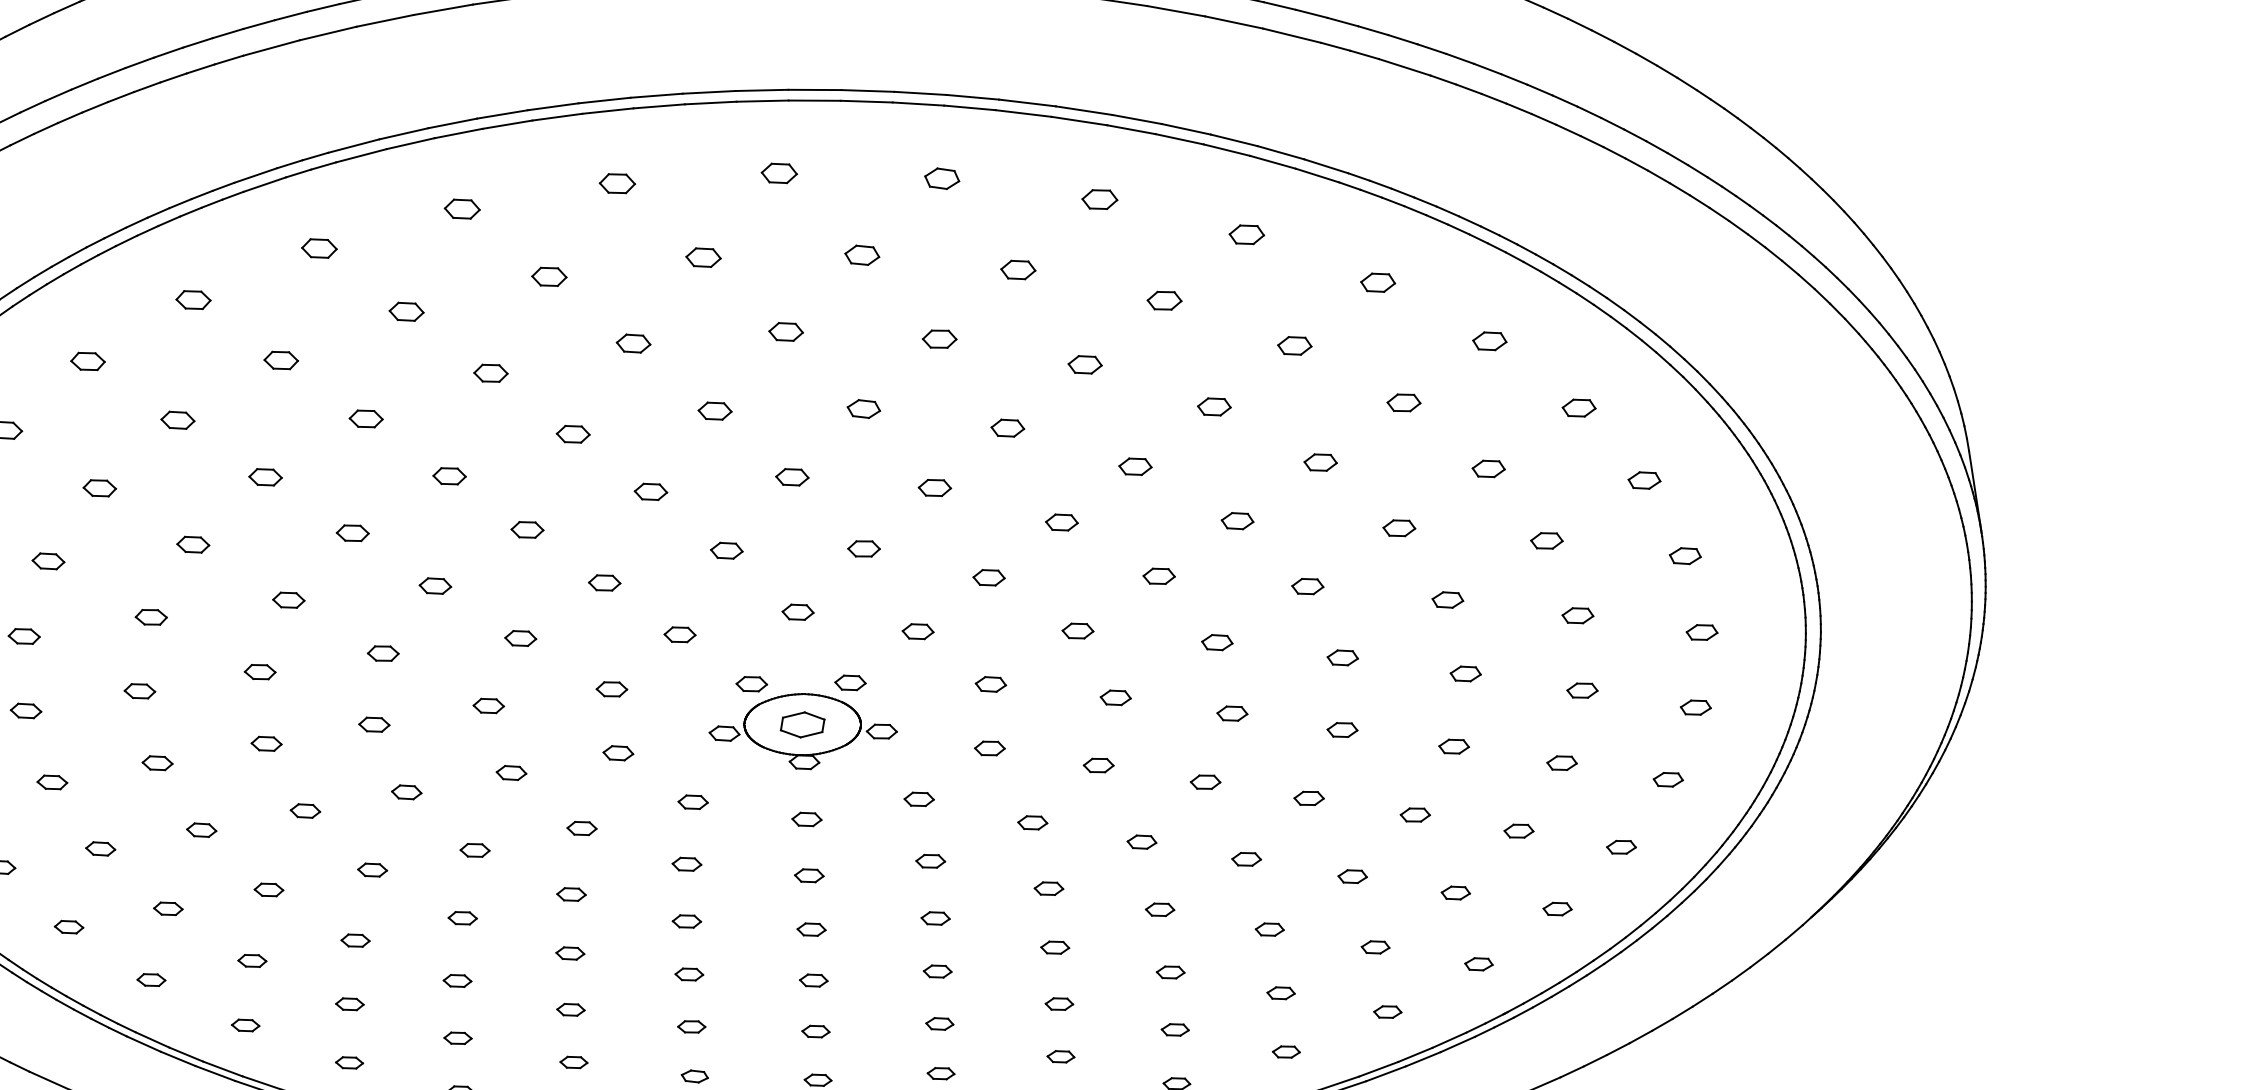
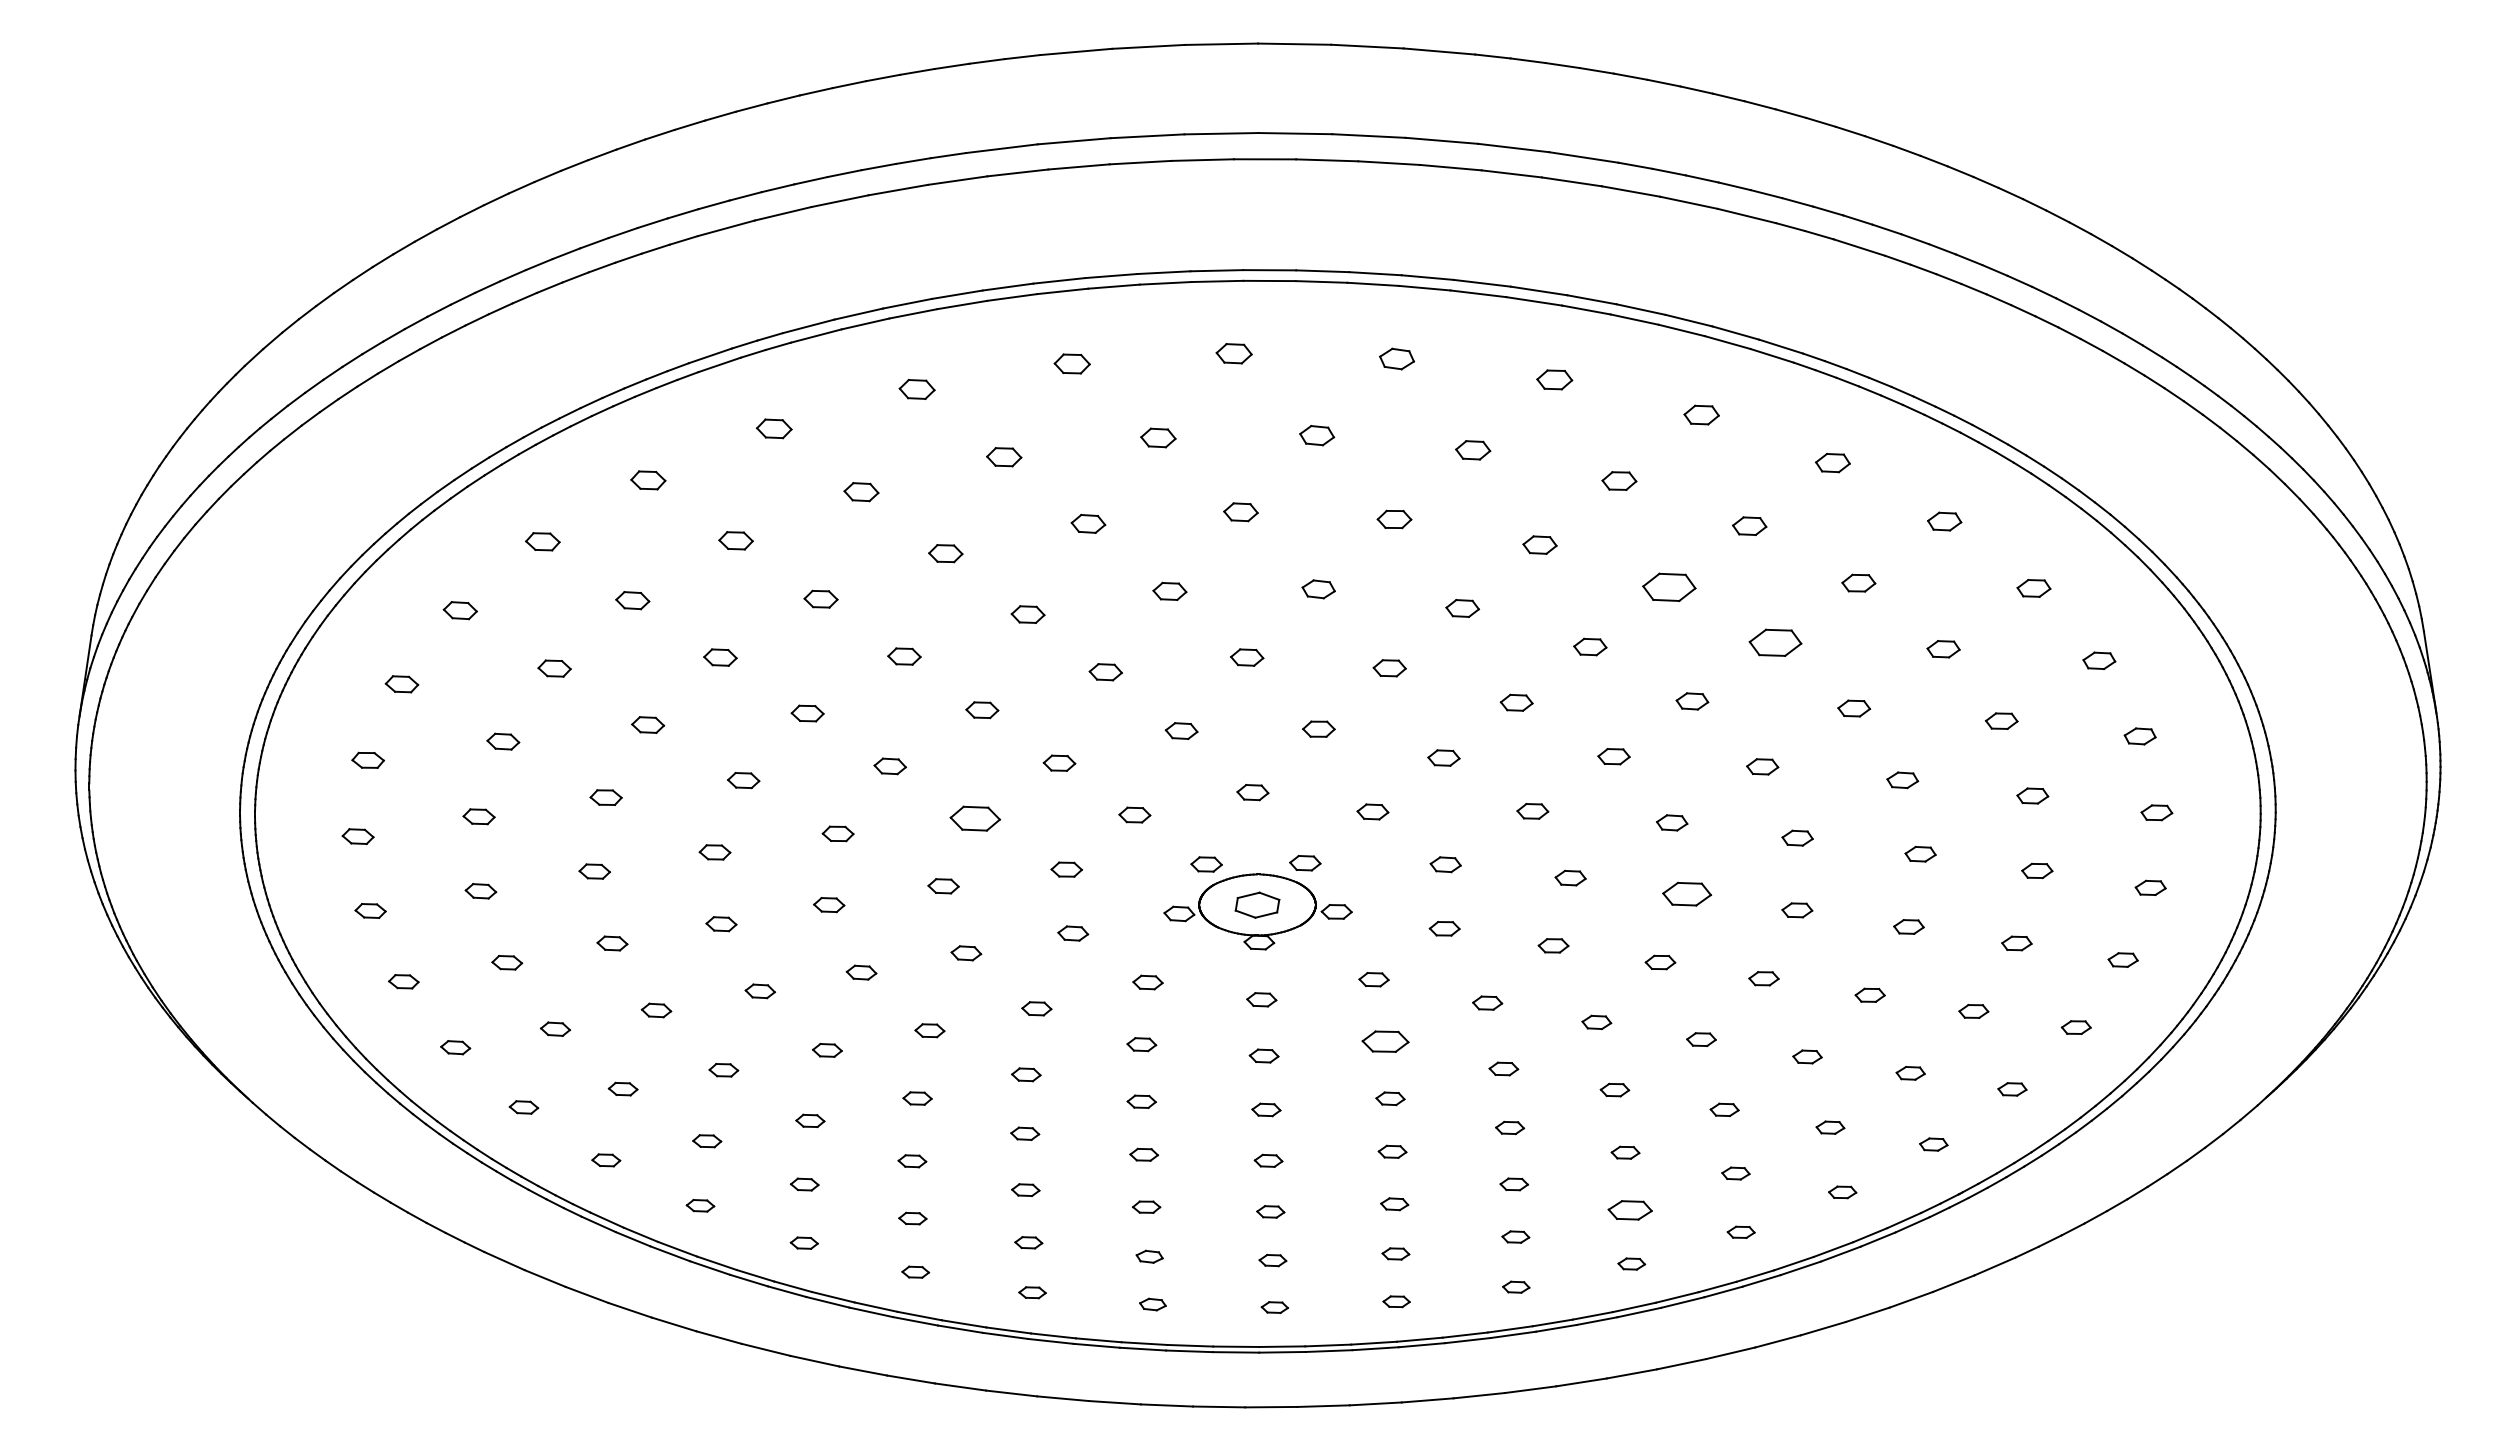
part: (1213, 406) -> (1668, 586), size x1.6
part: (1320, 462) -> (1775, 642), size x1.6
part: (520, 638) -> (975, 818), size x1.6
part: (1232, 713) -> (1687, 893), size x1.6
part: (930, 861) -> (1385, 1041), size x1.6
part: (1174, 1029) -> (1629, 1209), size x1.6

